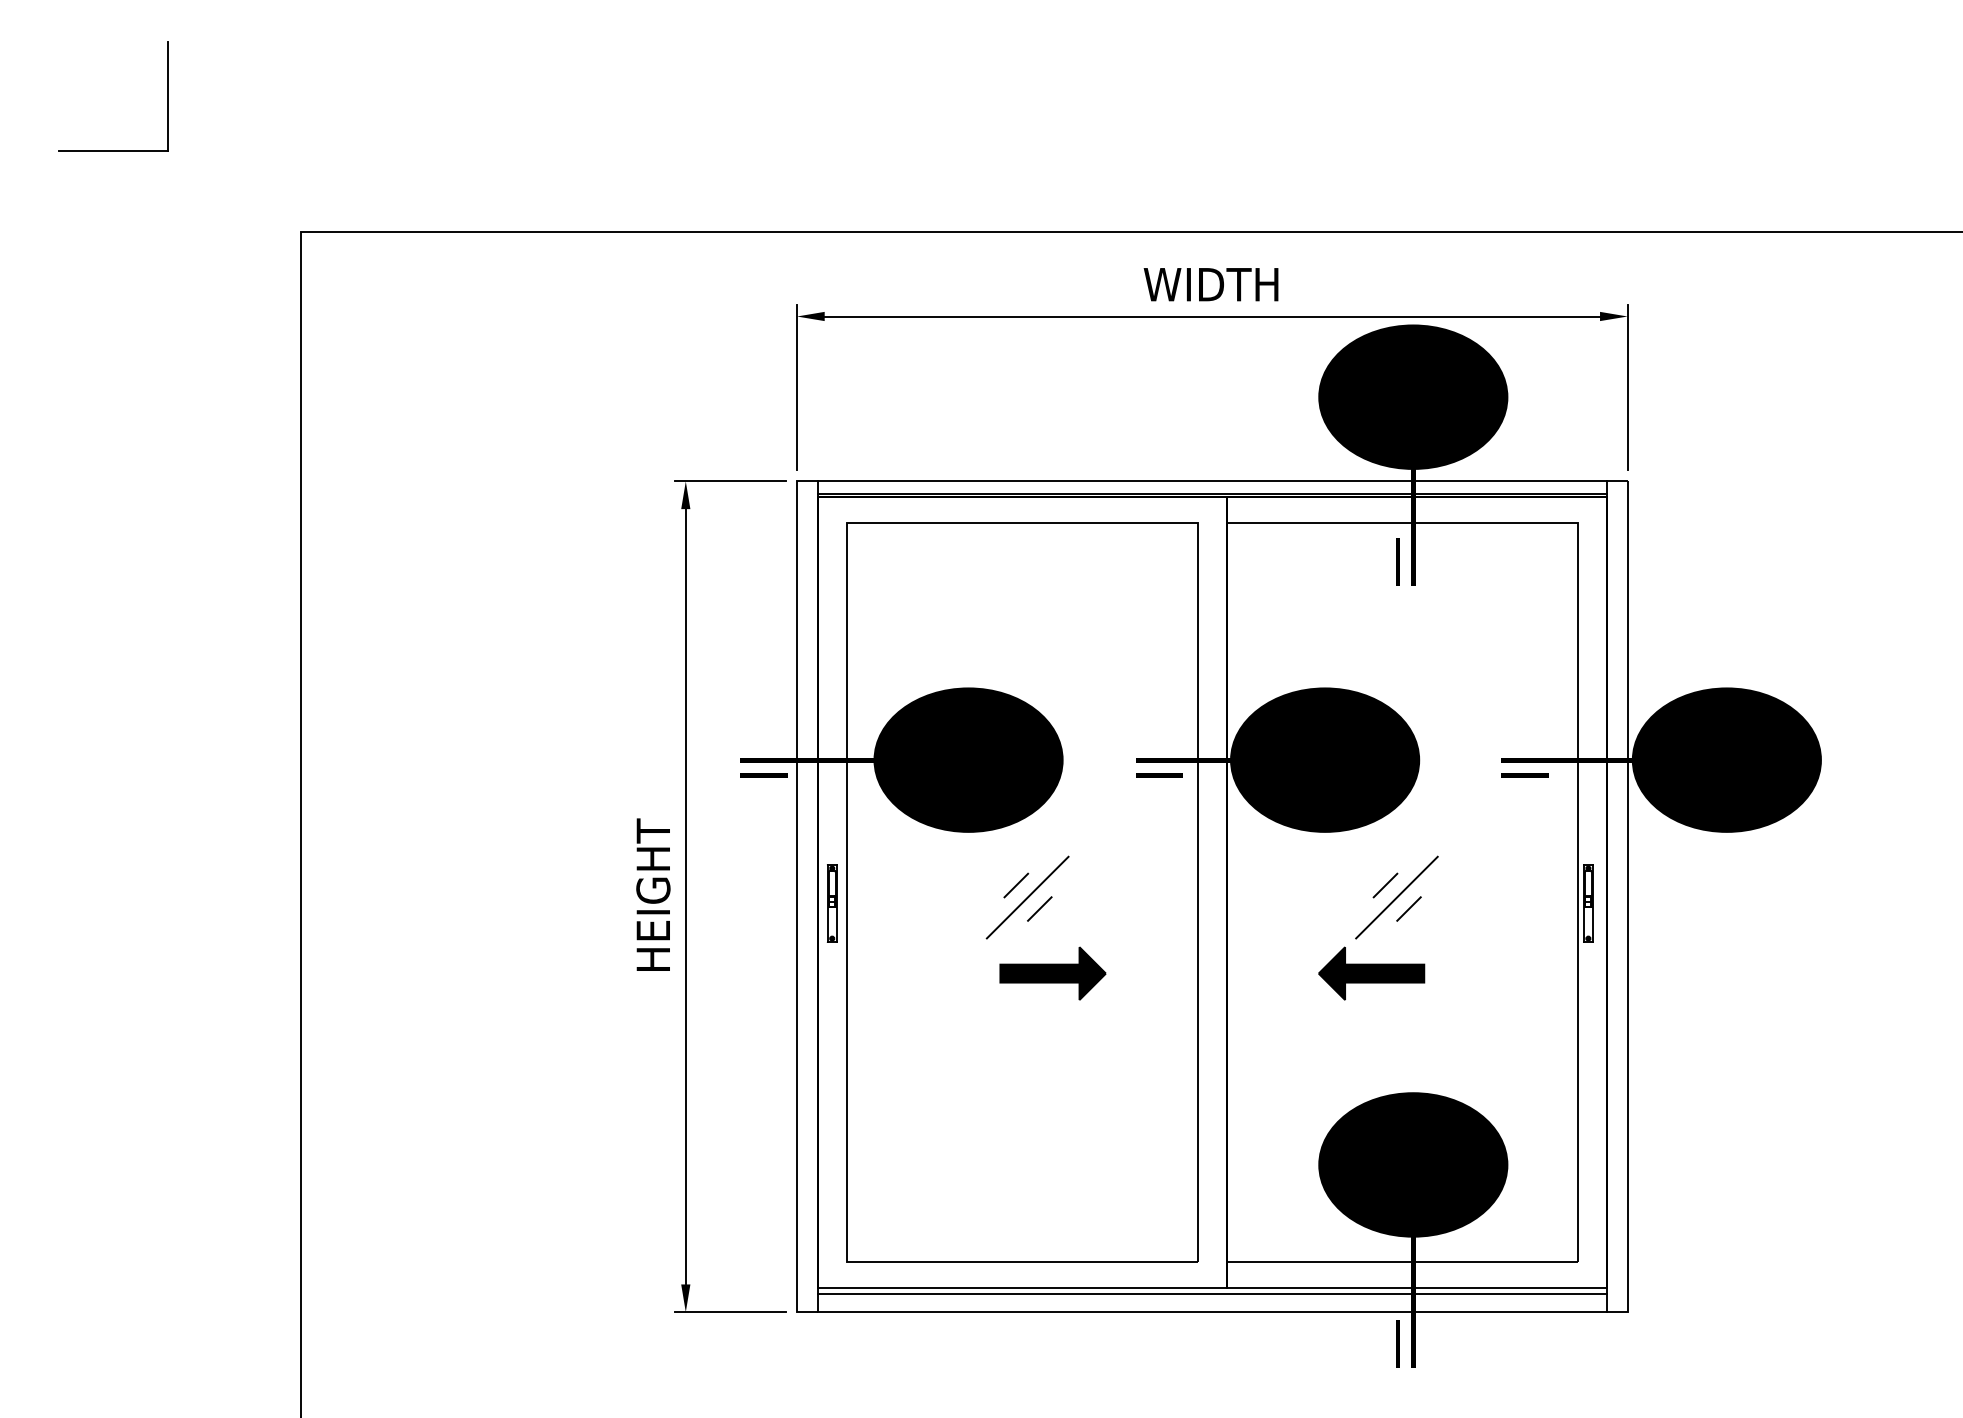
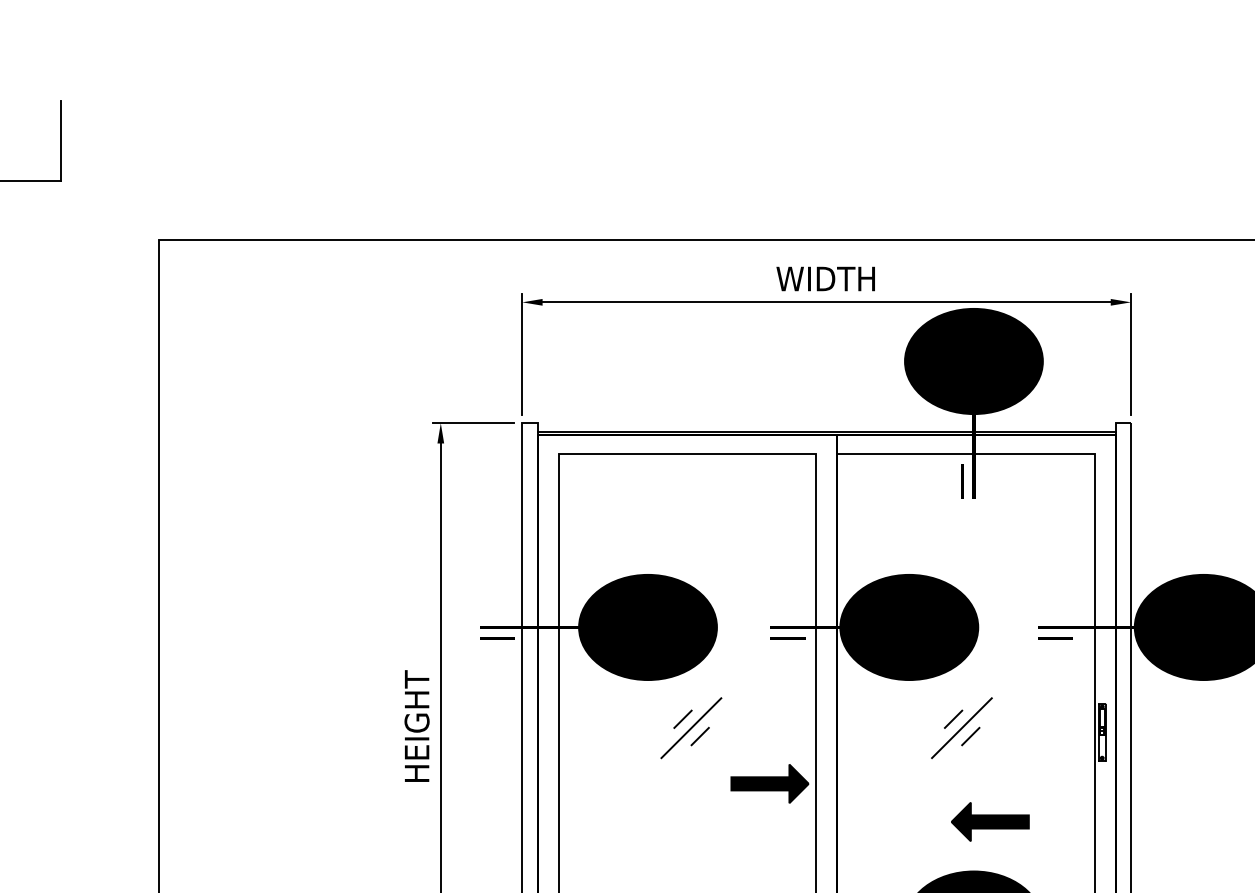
line: (1211, 481) -> (826, 423), removed
part: (832, 903) -> (548, 732), removed
part: (1052, 973) -> (769, 783), moved
part: (1371, 973) -> (990, 821), moved

